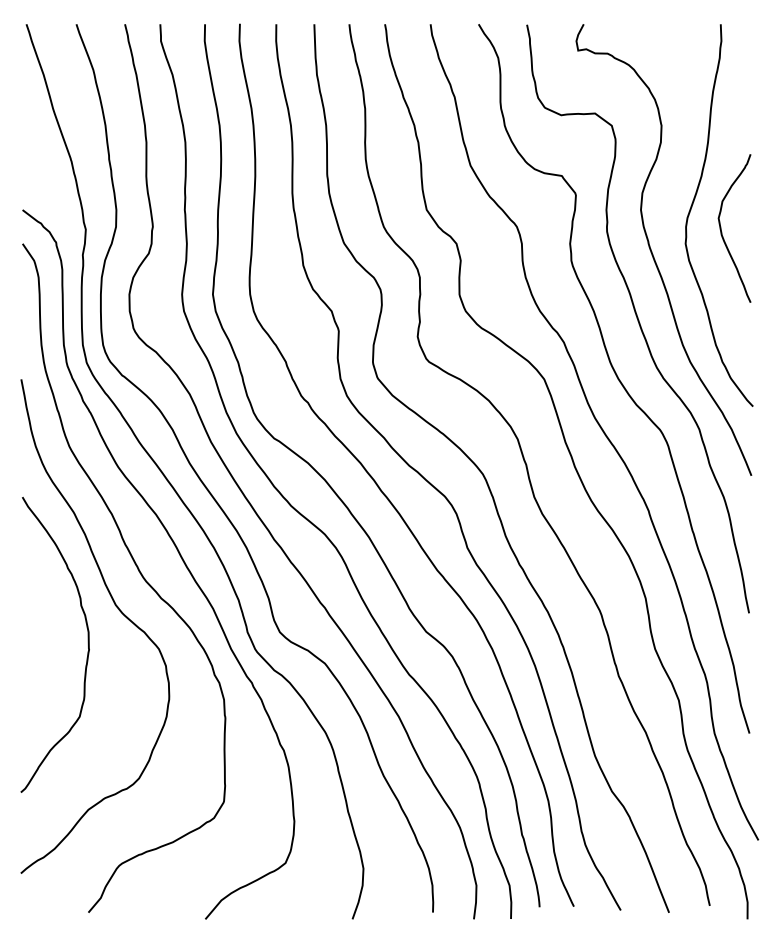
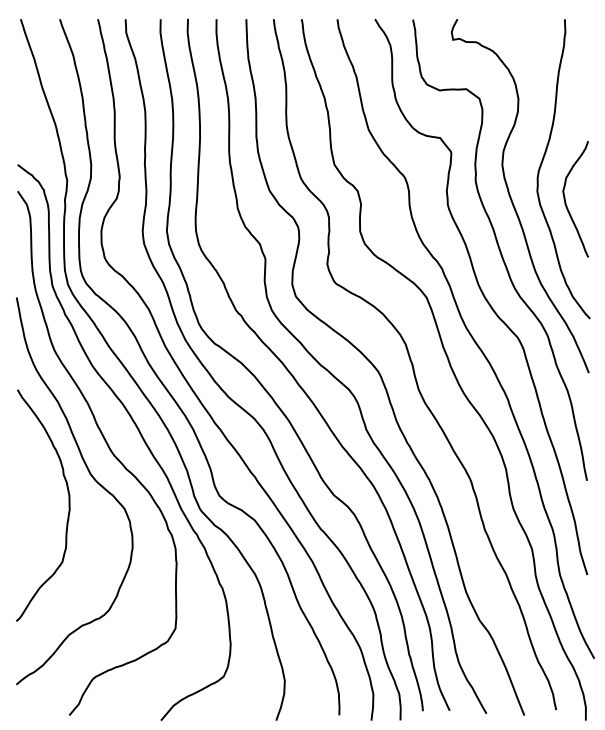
curve: (722, 232) -> (566, 202), moved

